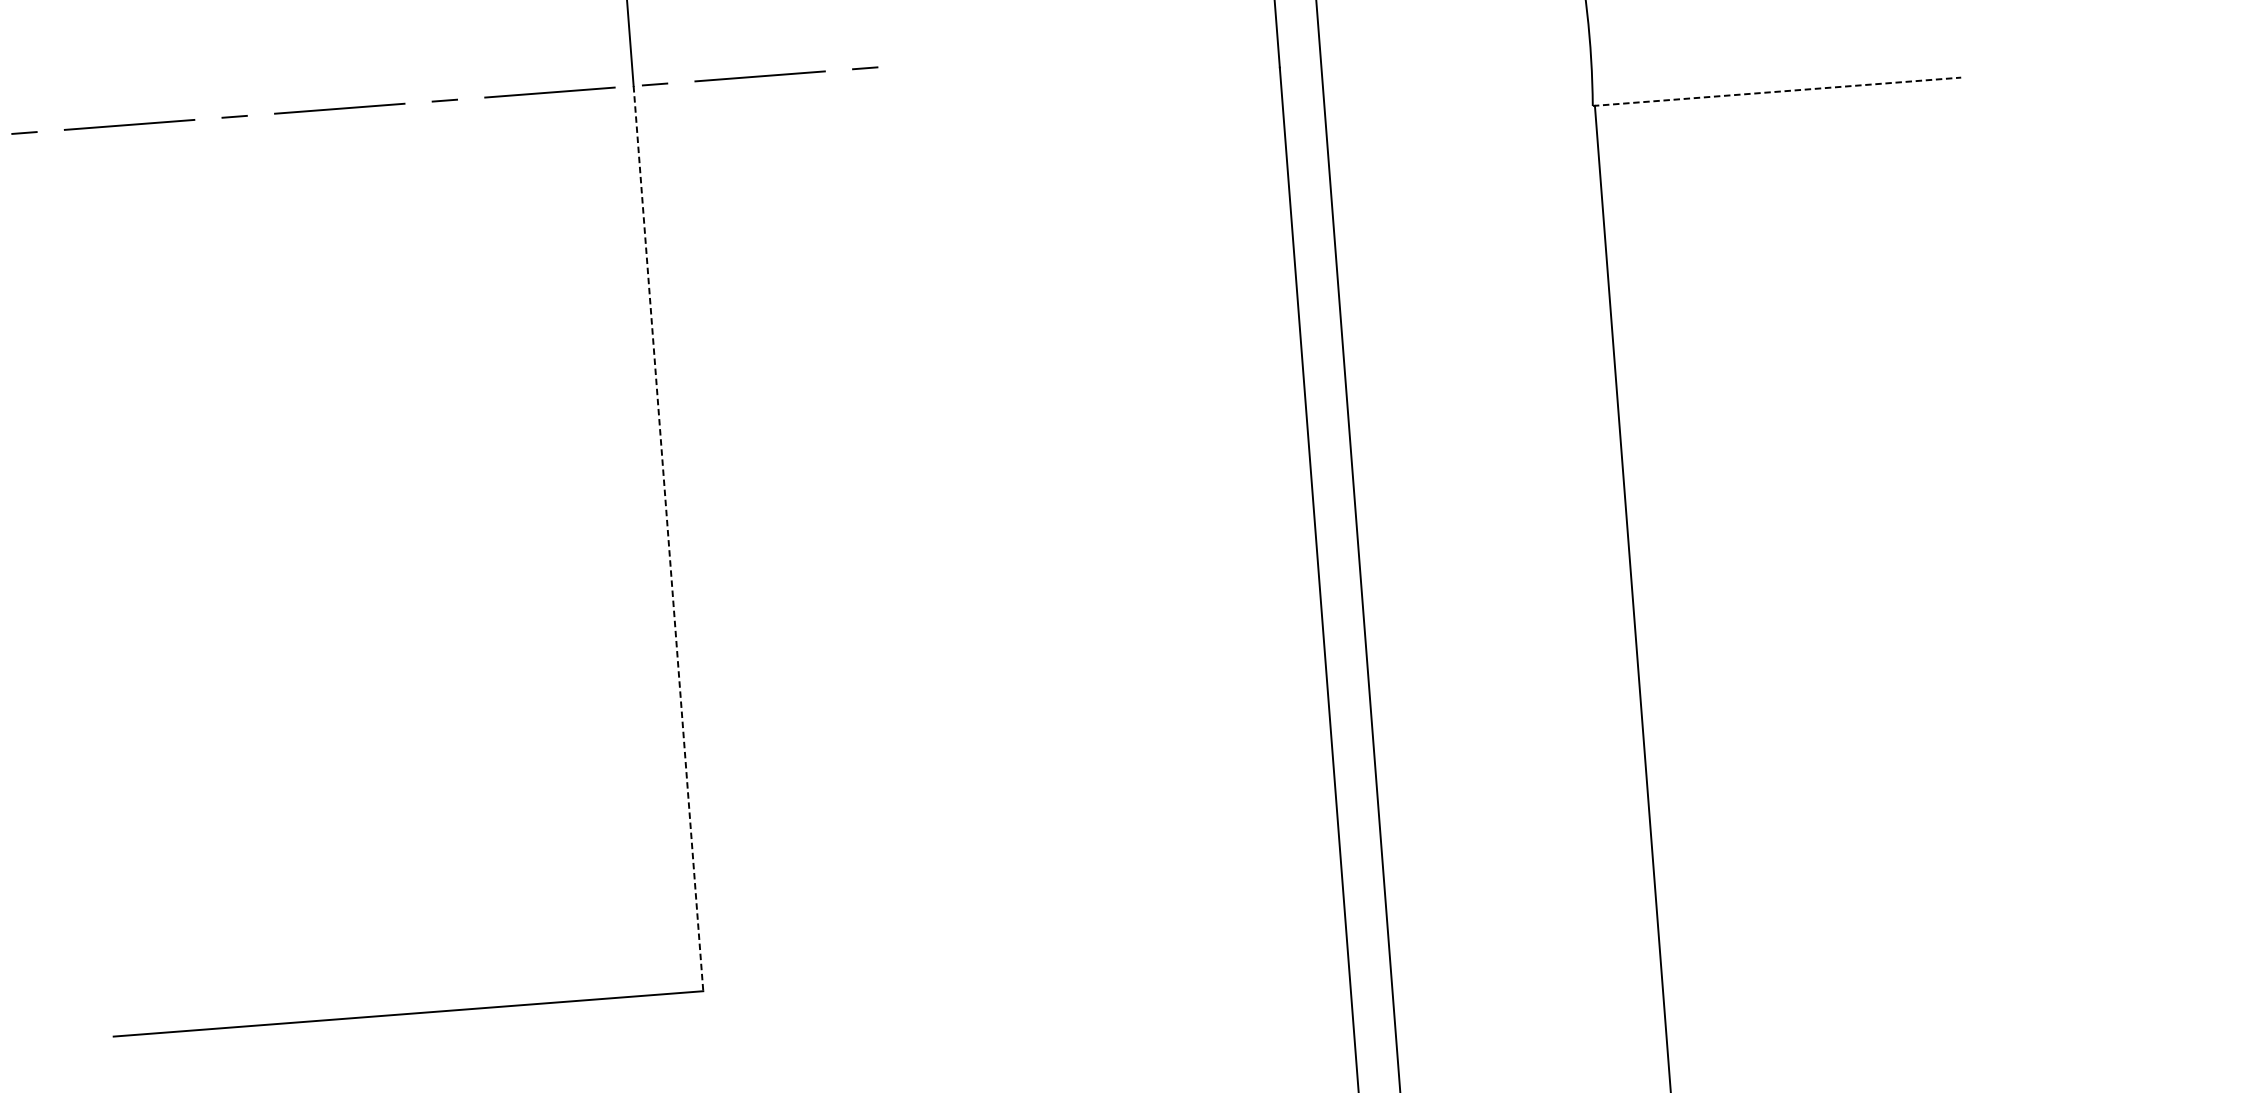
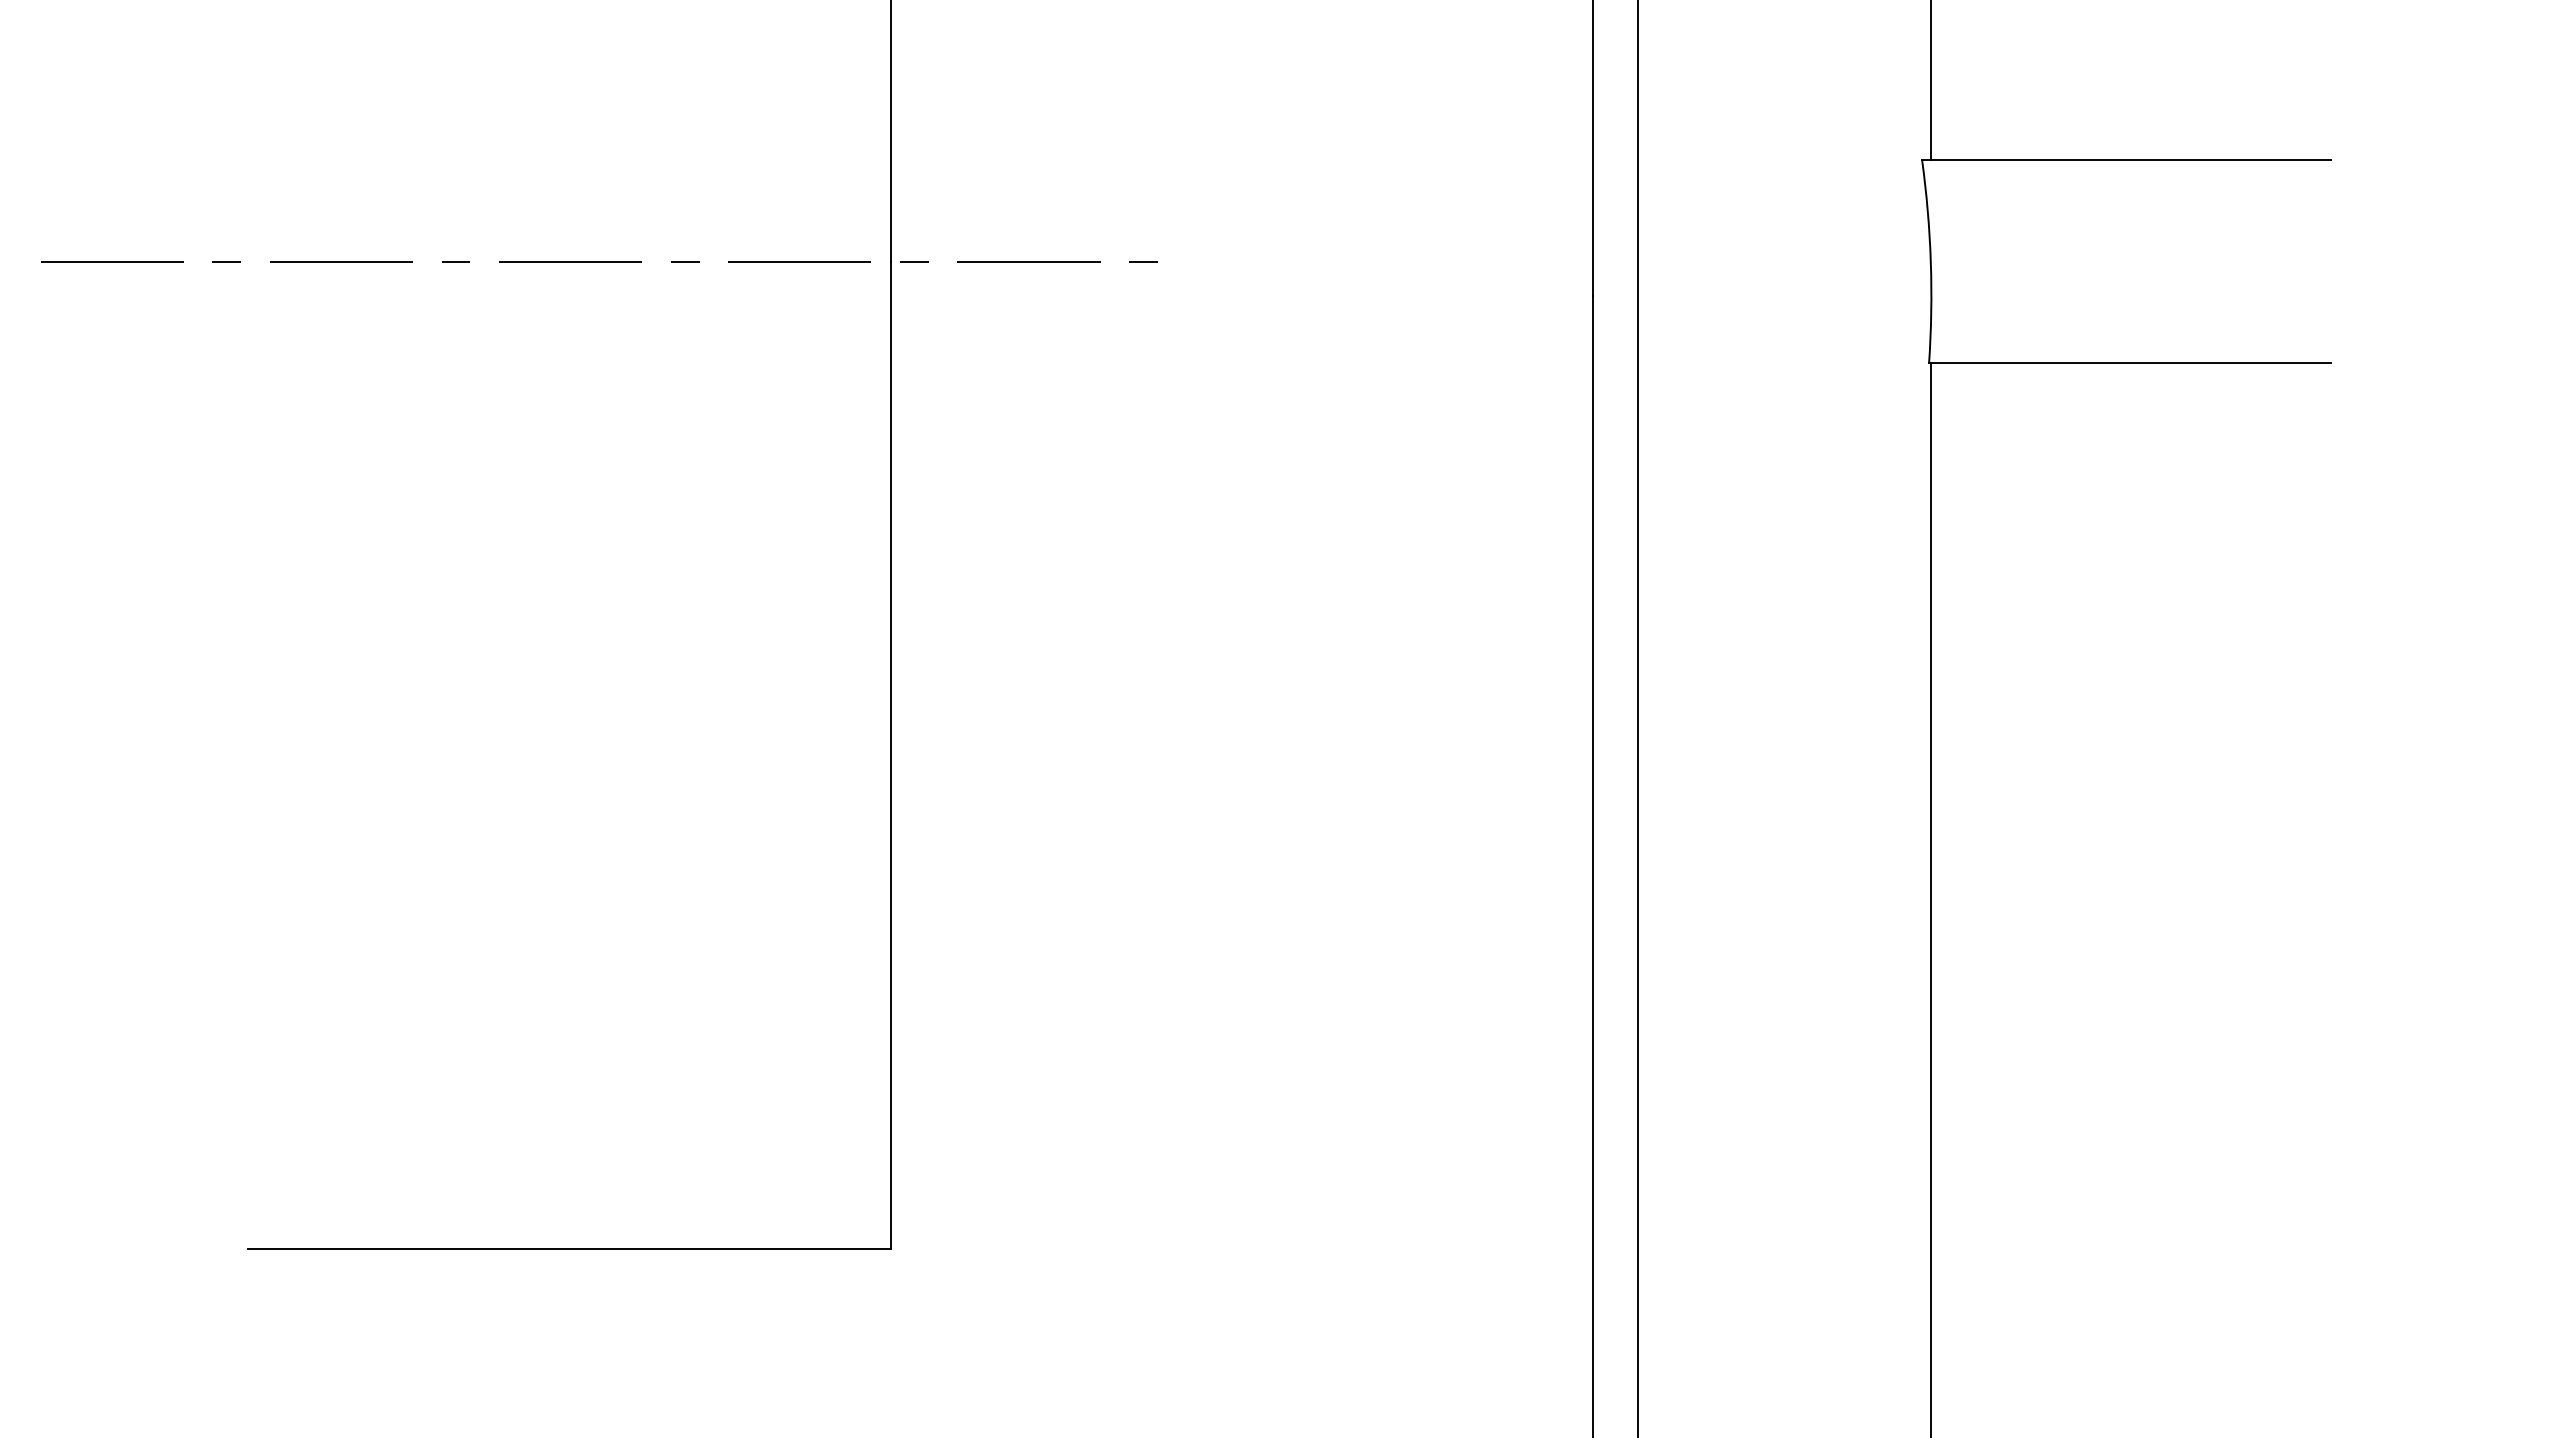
line: (1776, 92) -> (2129, 363), dashed -> solid
line: (668, 538) -> (891, 755), dashed -> solid

